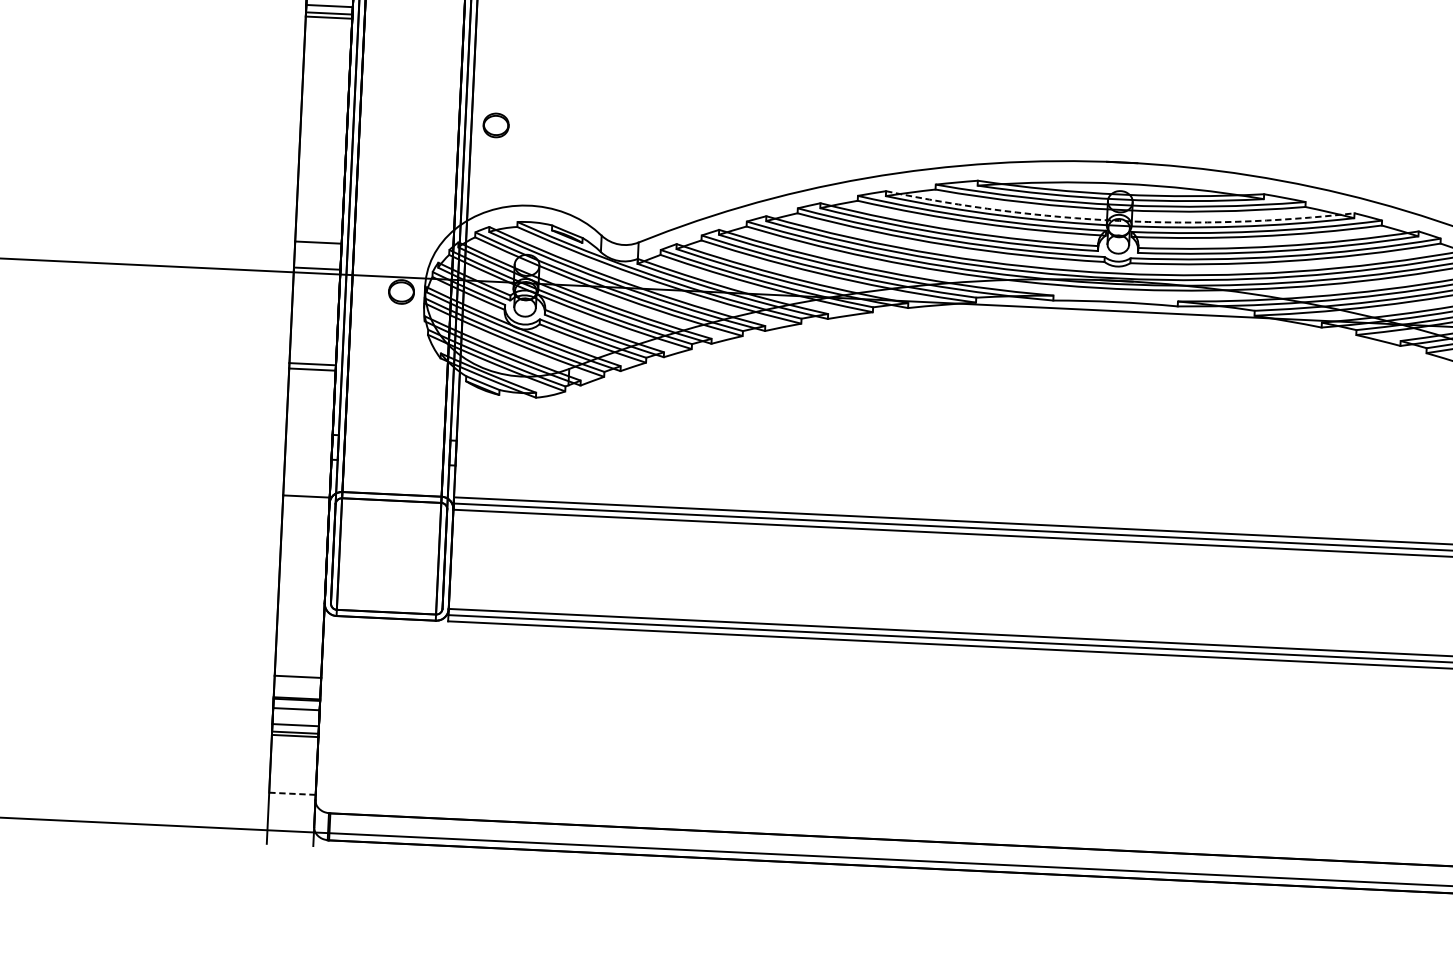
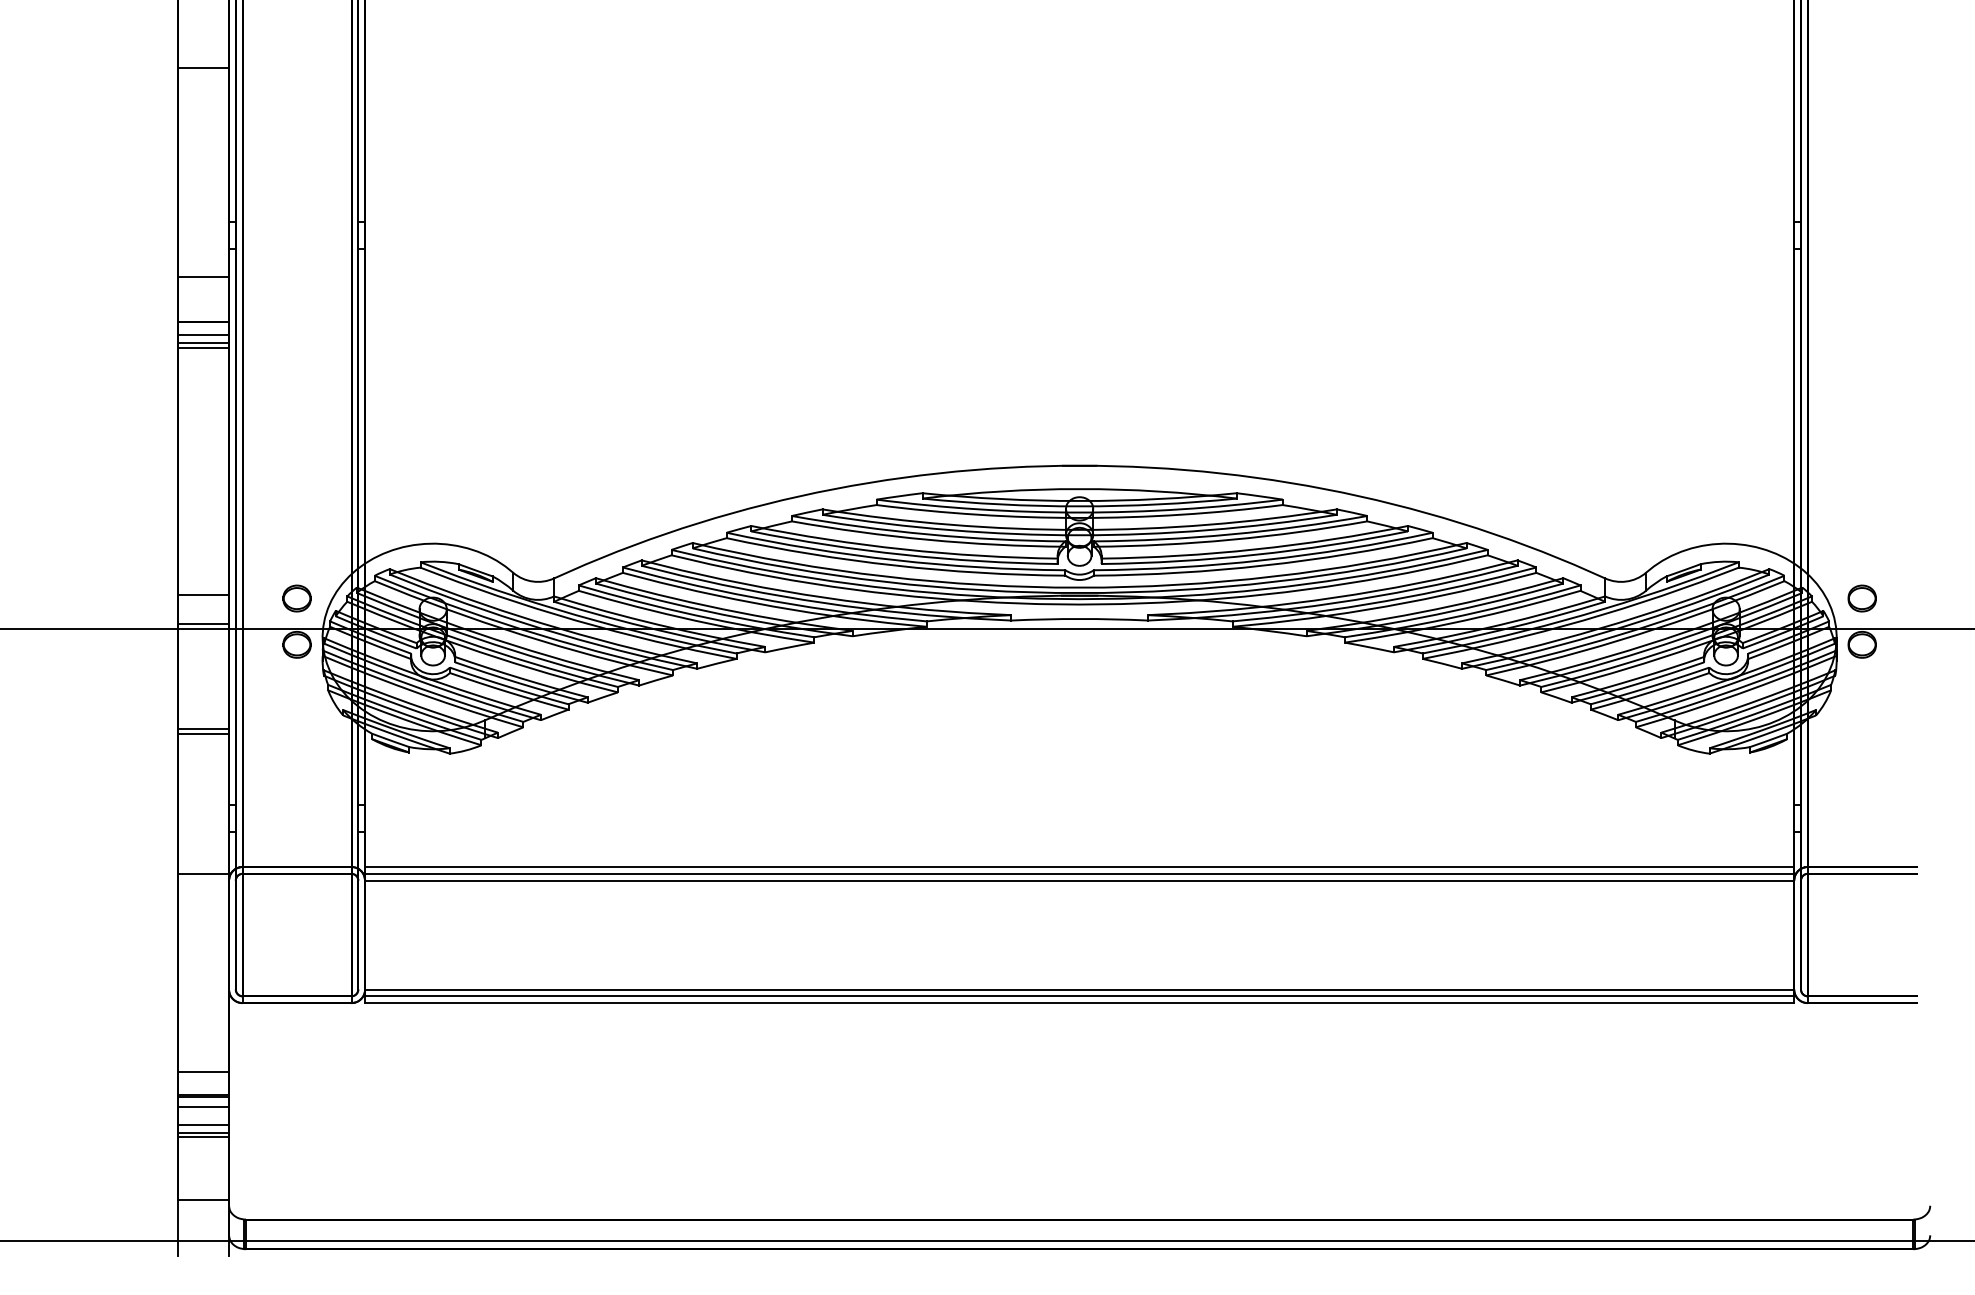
part: (495, 125) -> (296, 598), moved
arc: (1119, 220) -> (1079, 529), dashed -> solid
line: (292, 794) -> (203, 1200), dashed -> solid

